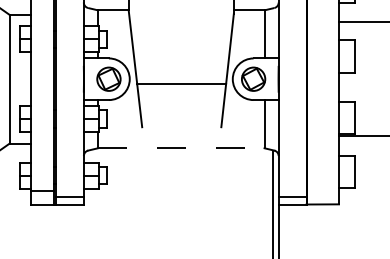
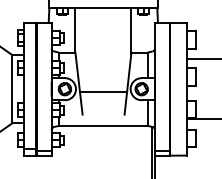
line: (181, 147) -> (103, 125), dashed -> solid

